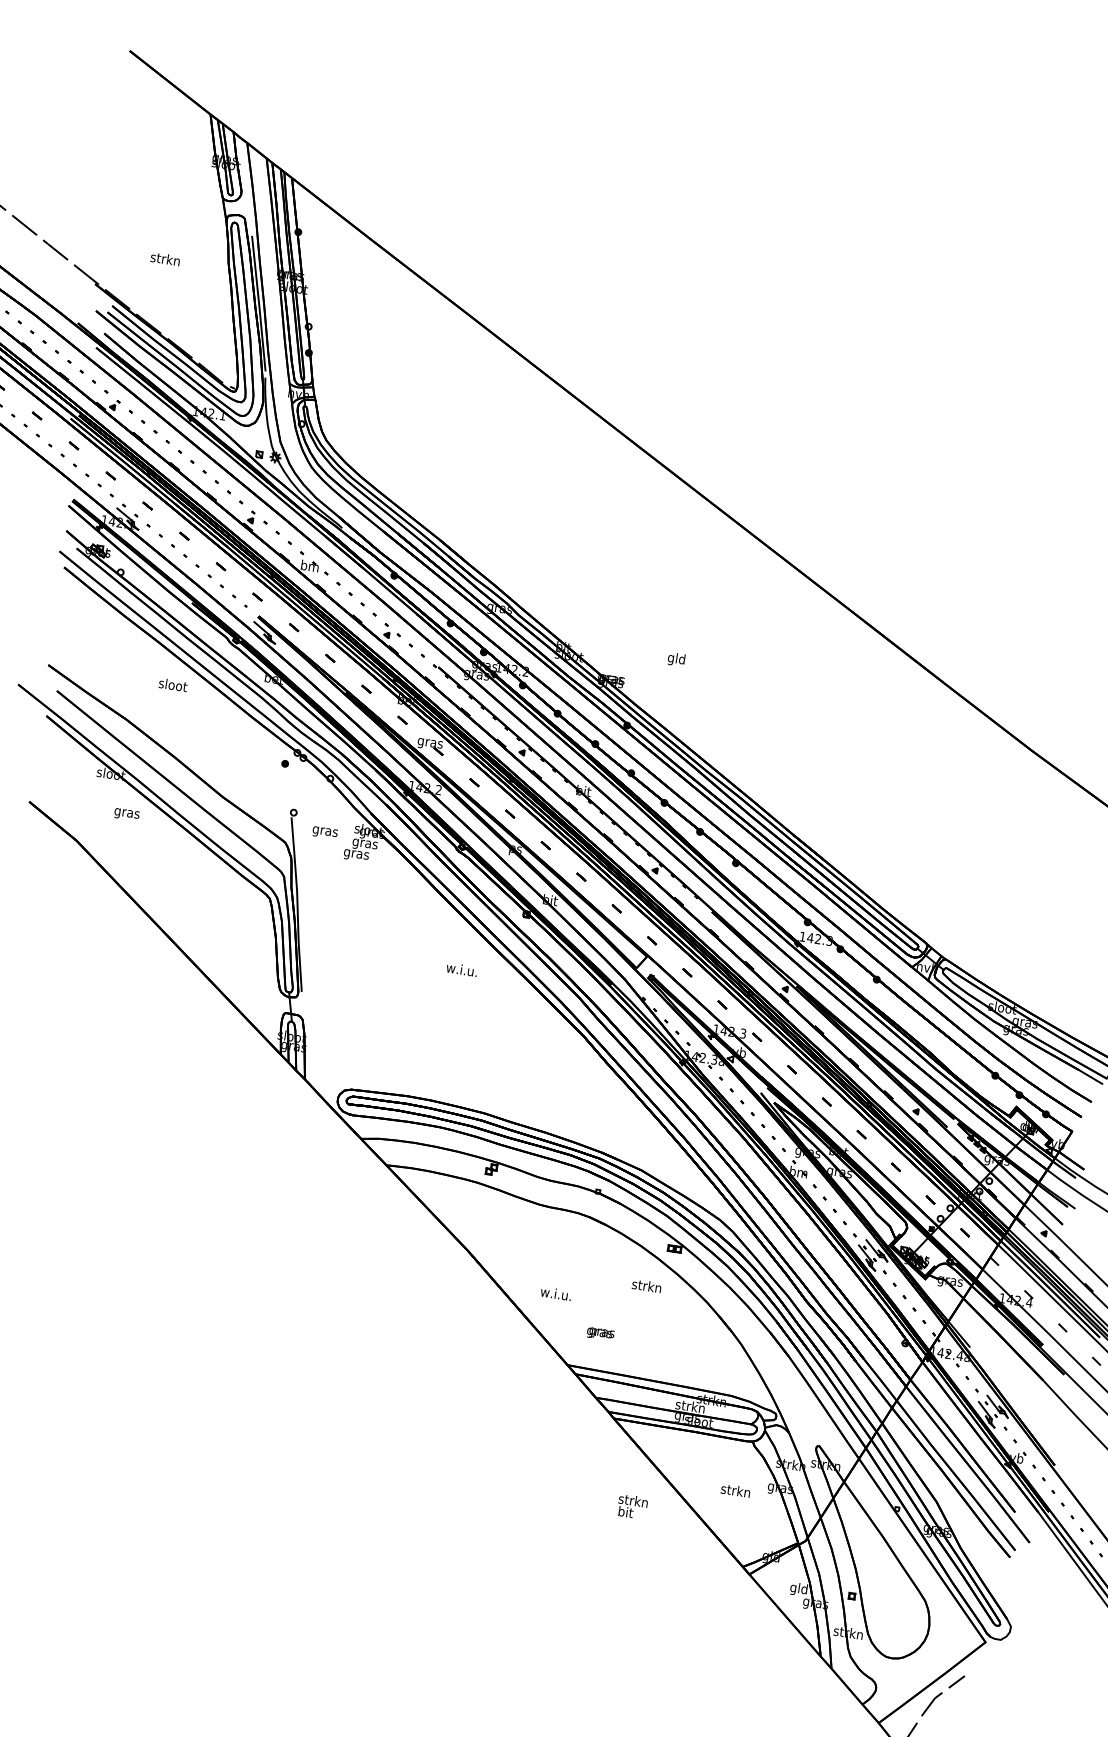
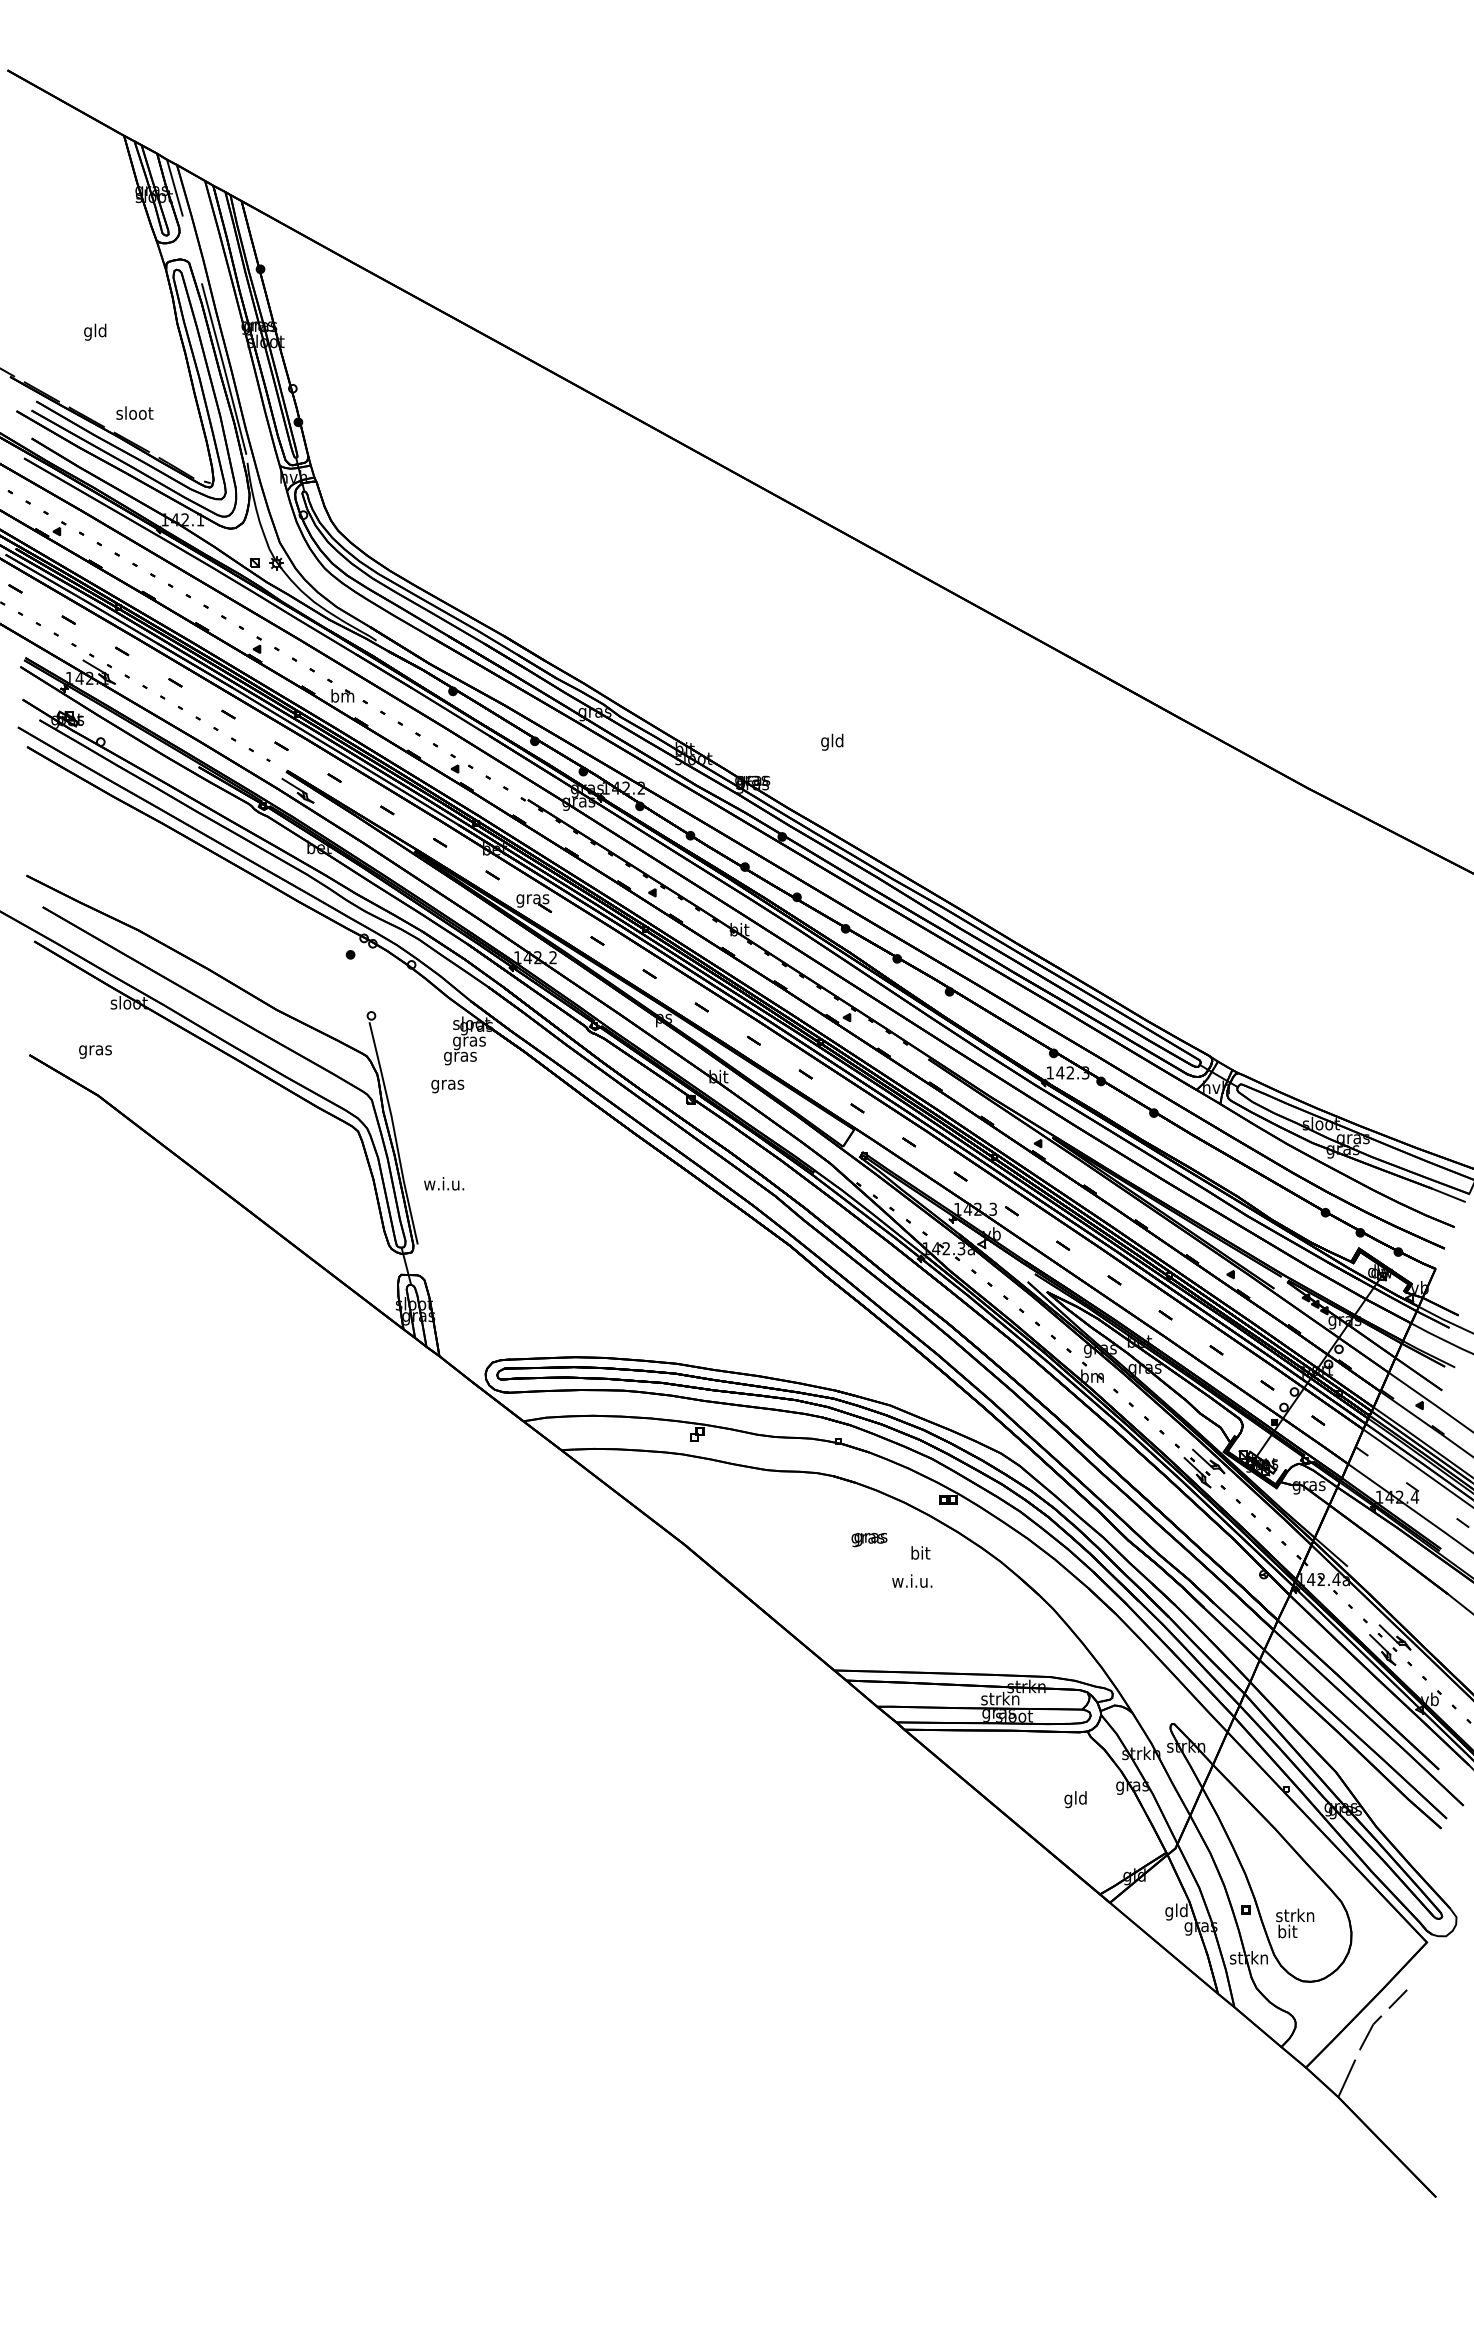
line: (242, 159) -> (174, 187), added
text: (165, 259) -> (95, 331), strkn -> gld
text: (172, 684) -> (134, 412), moved
text: (126, 814) -> (95, 1051), moved
text: (324, 832) -> (447, 1086), moved
text: (462, 969) -> (444, 1183), moved
text: (647, 1285) -> (920, 1552), strkn -> bit
text: (556, 1293) -> (912, 1580), moved
text: (600, 1333) -> (869, 1539), moved
text: (735, 1491) -> (1075, 1799), strkn -> gld
text: (632, 1506) -> (1295, 1923), moved

